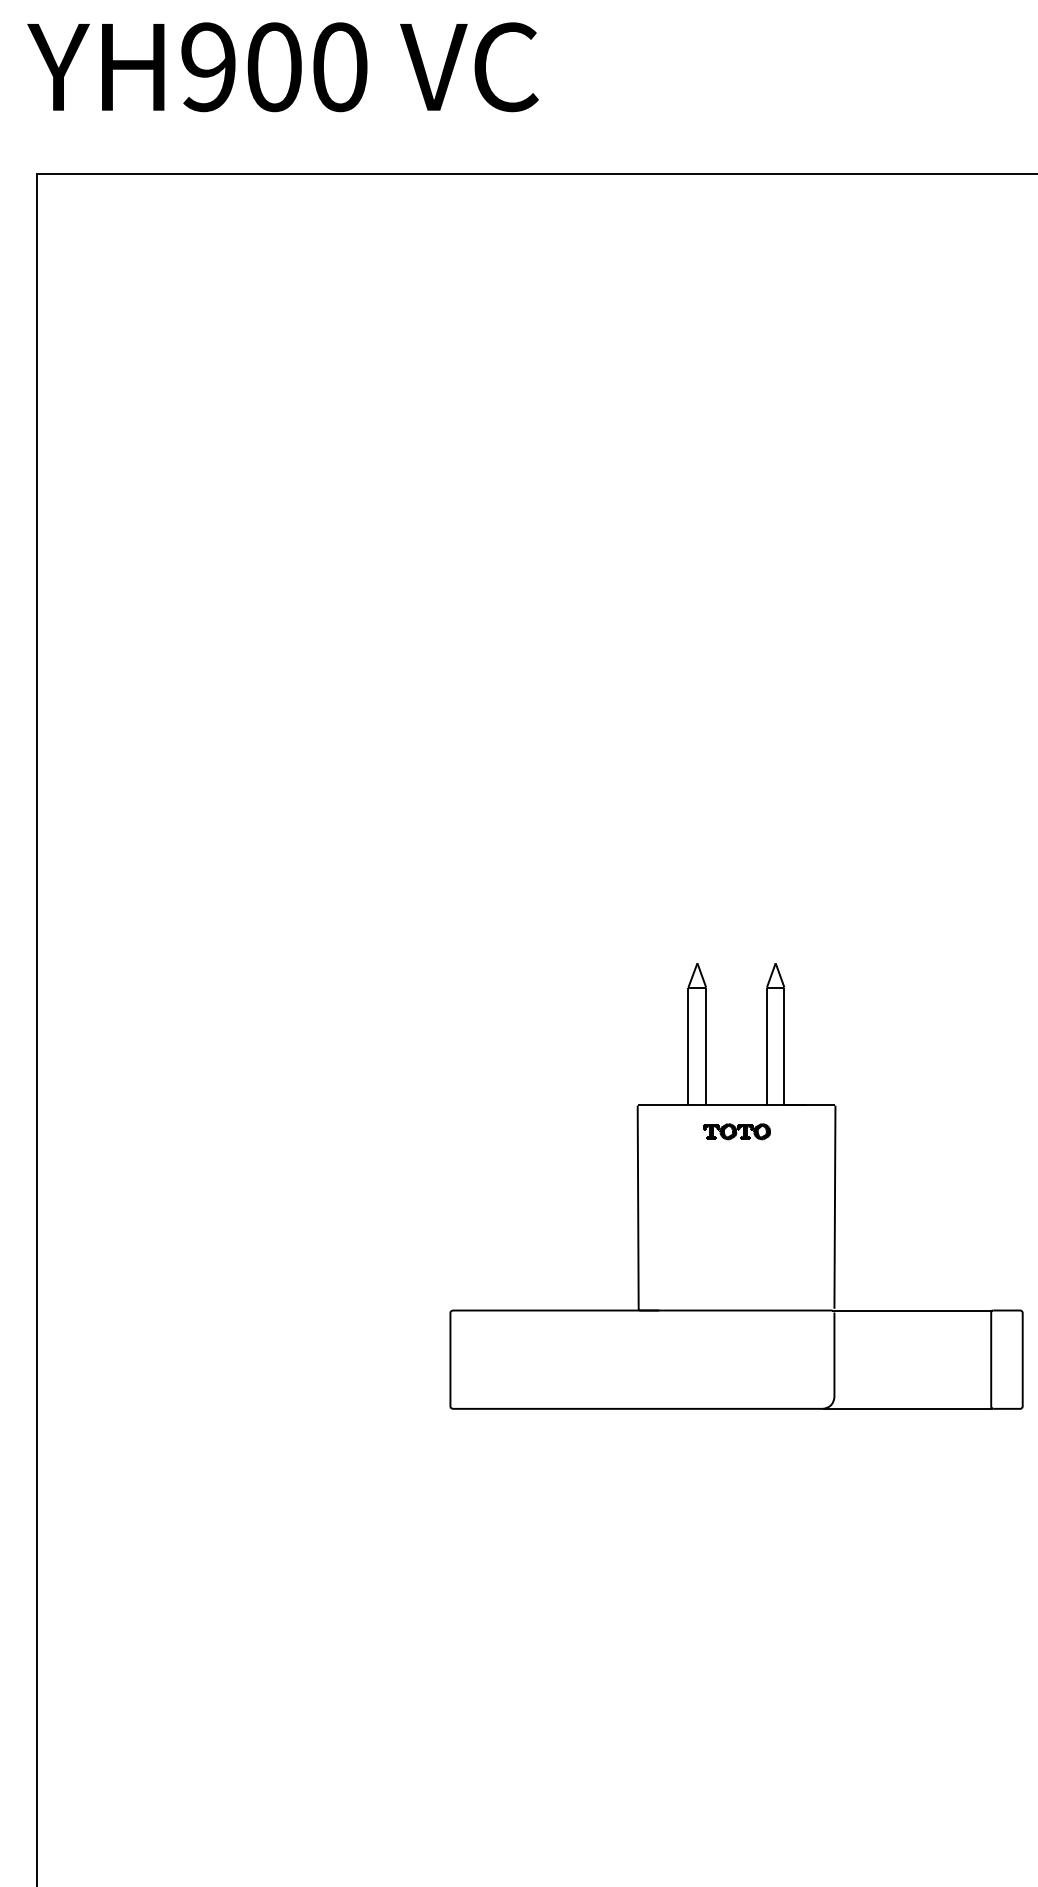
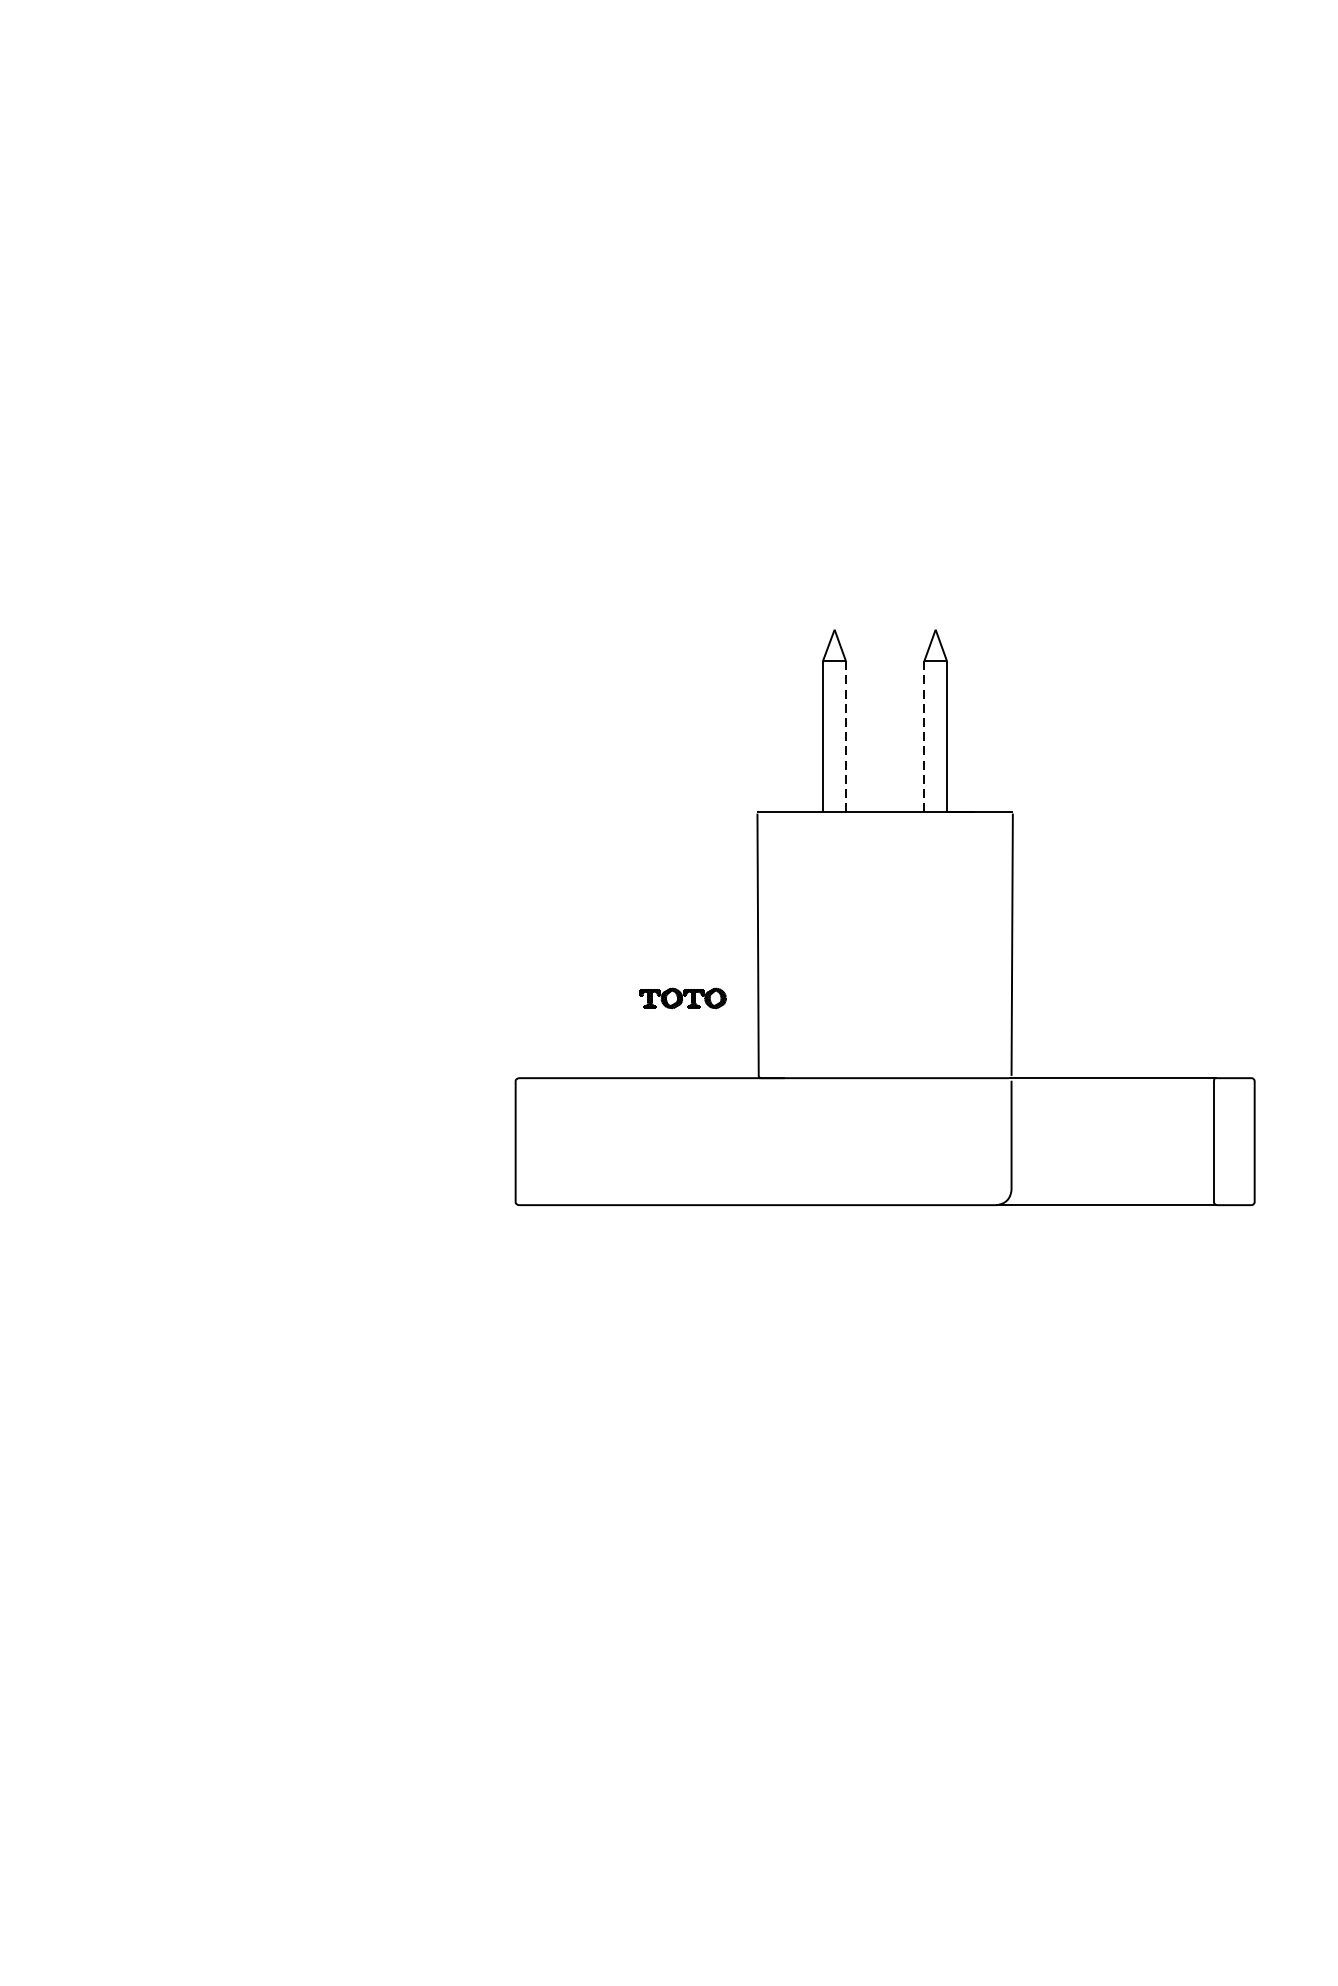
line: (706, 1046) -> (846, 737), solid -> dashed
line: (766, 1046) -> (923, 737), solid -> dashed
part: (736, 1131) -> (682, 998), moved

